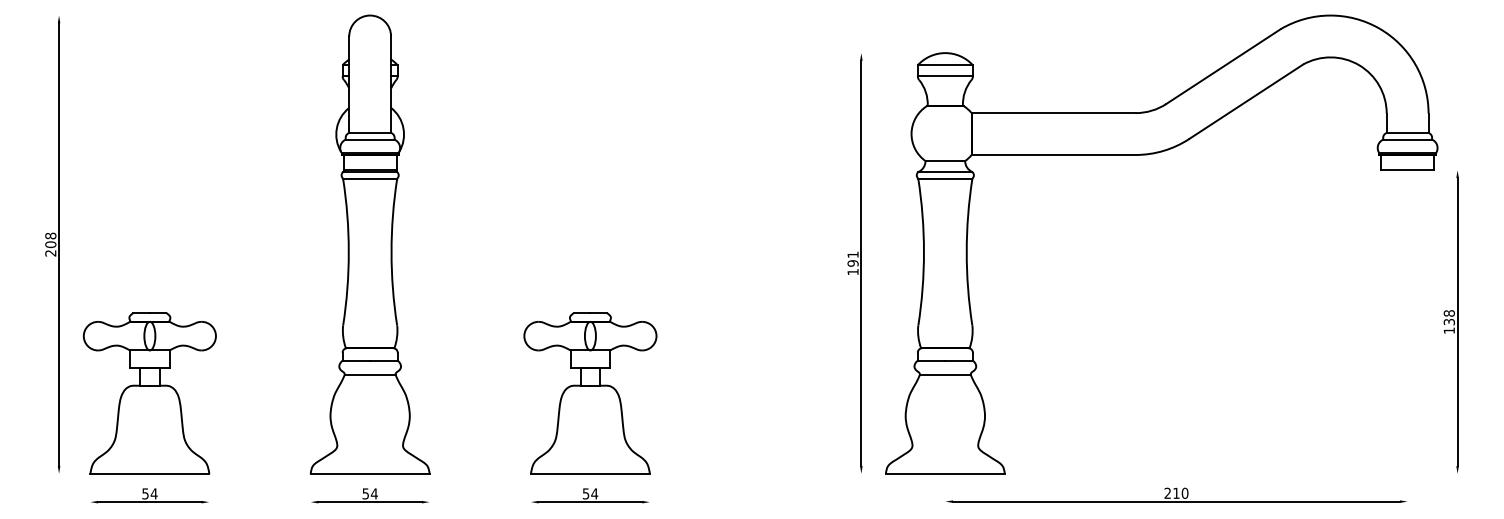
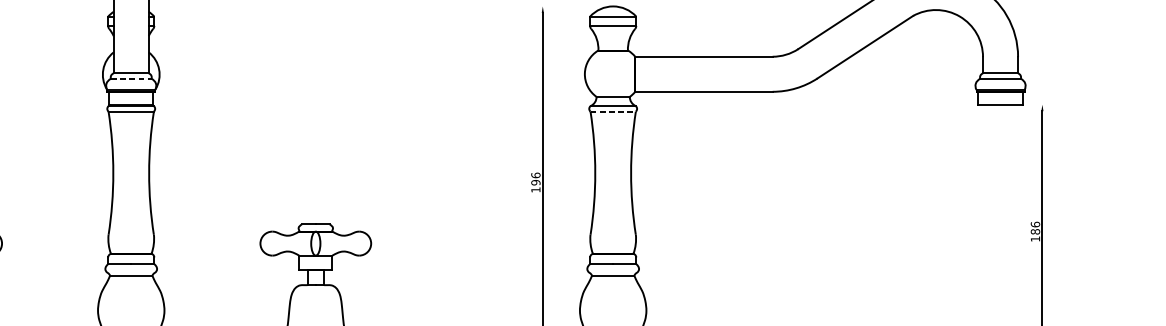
line: (370, 139) -> (131, 78), solid -> dashed
line: (945, 178) -> (613, 111), solid -> dashed
text: (852, 254) -> (535, 175), 191 -> 196
text: (1448, 317) -> (1034, 227), 138 -> 186

